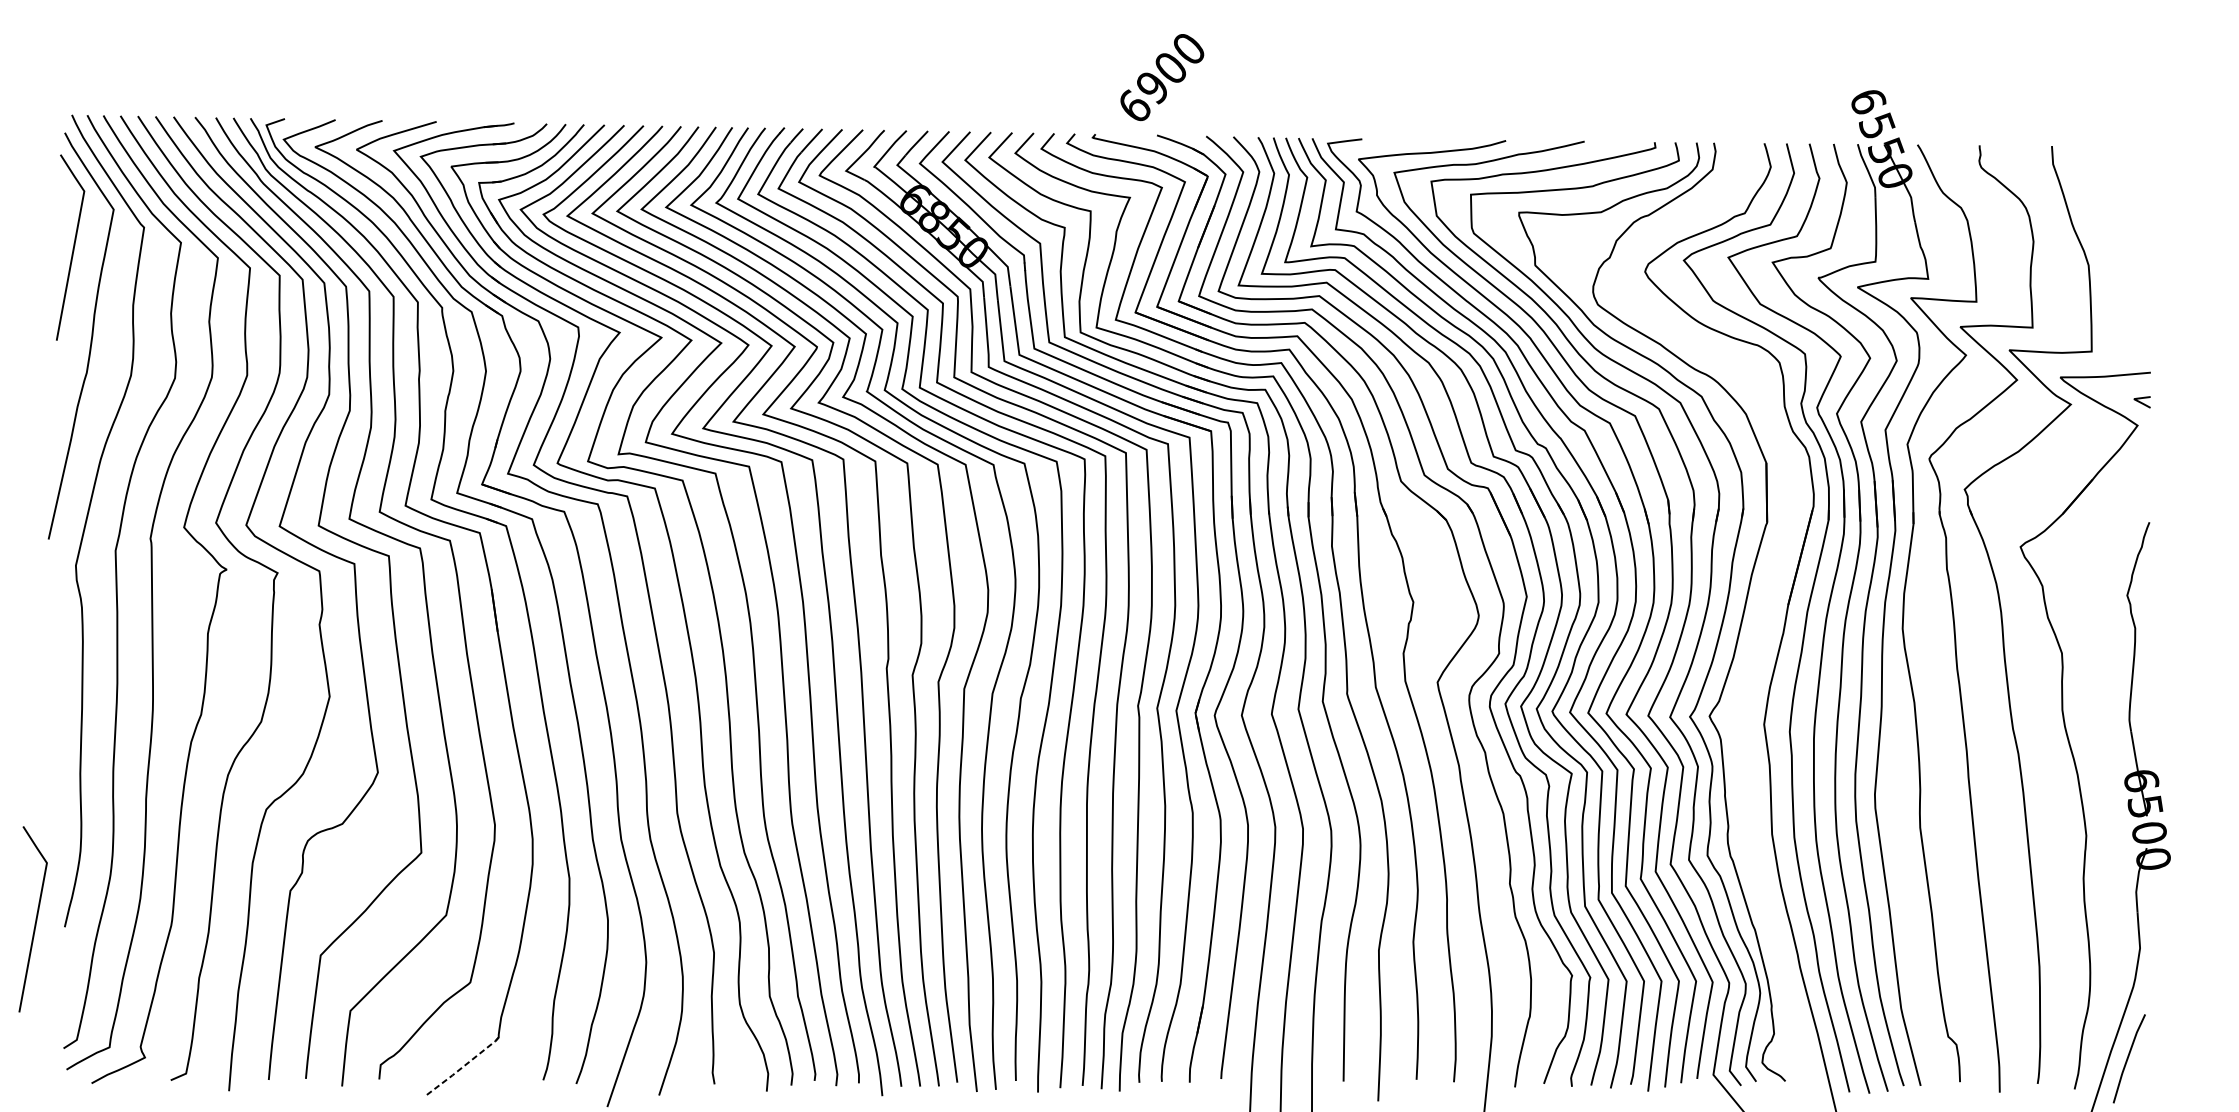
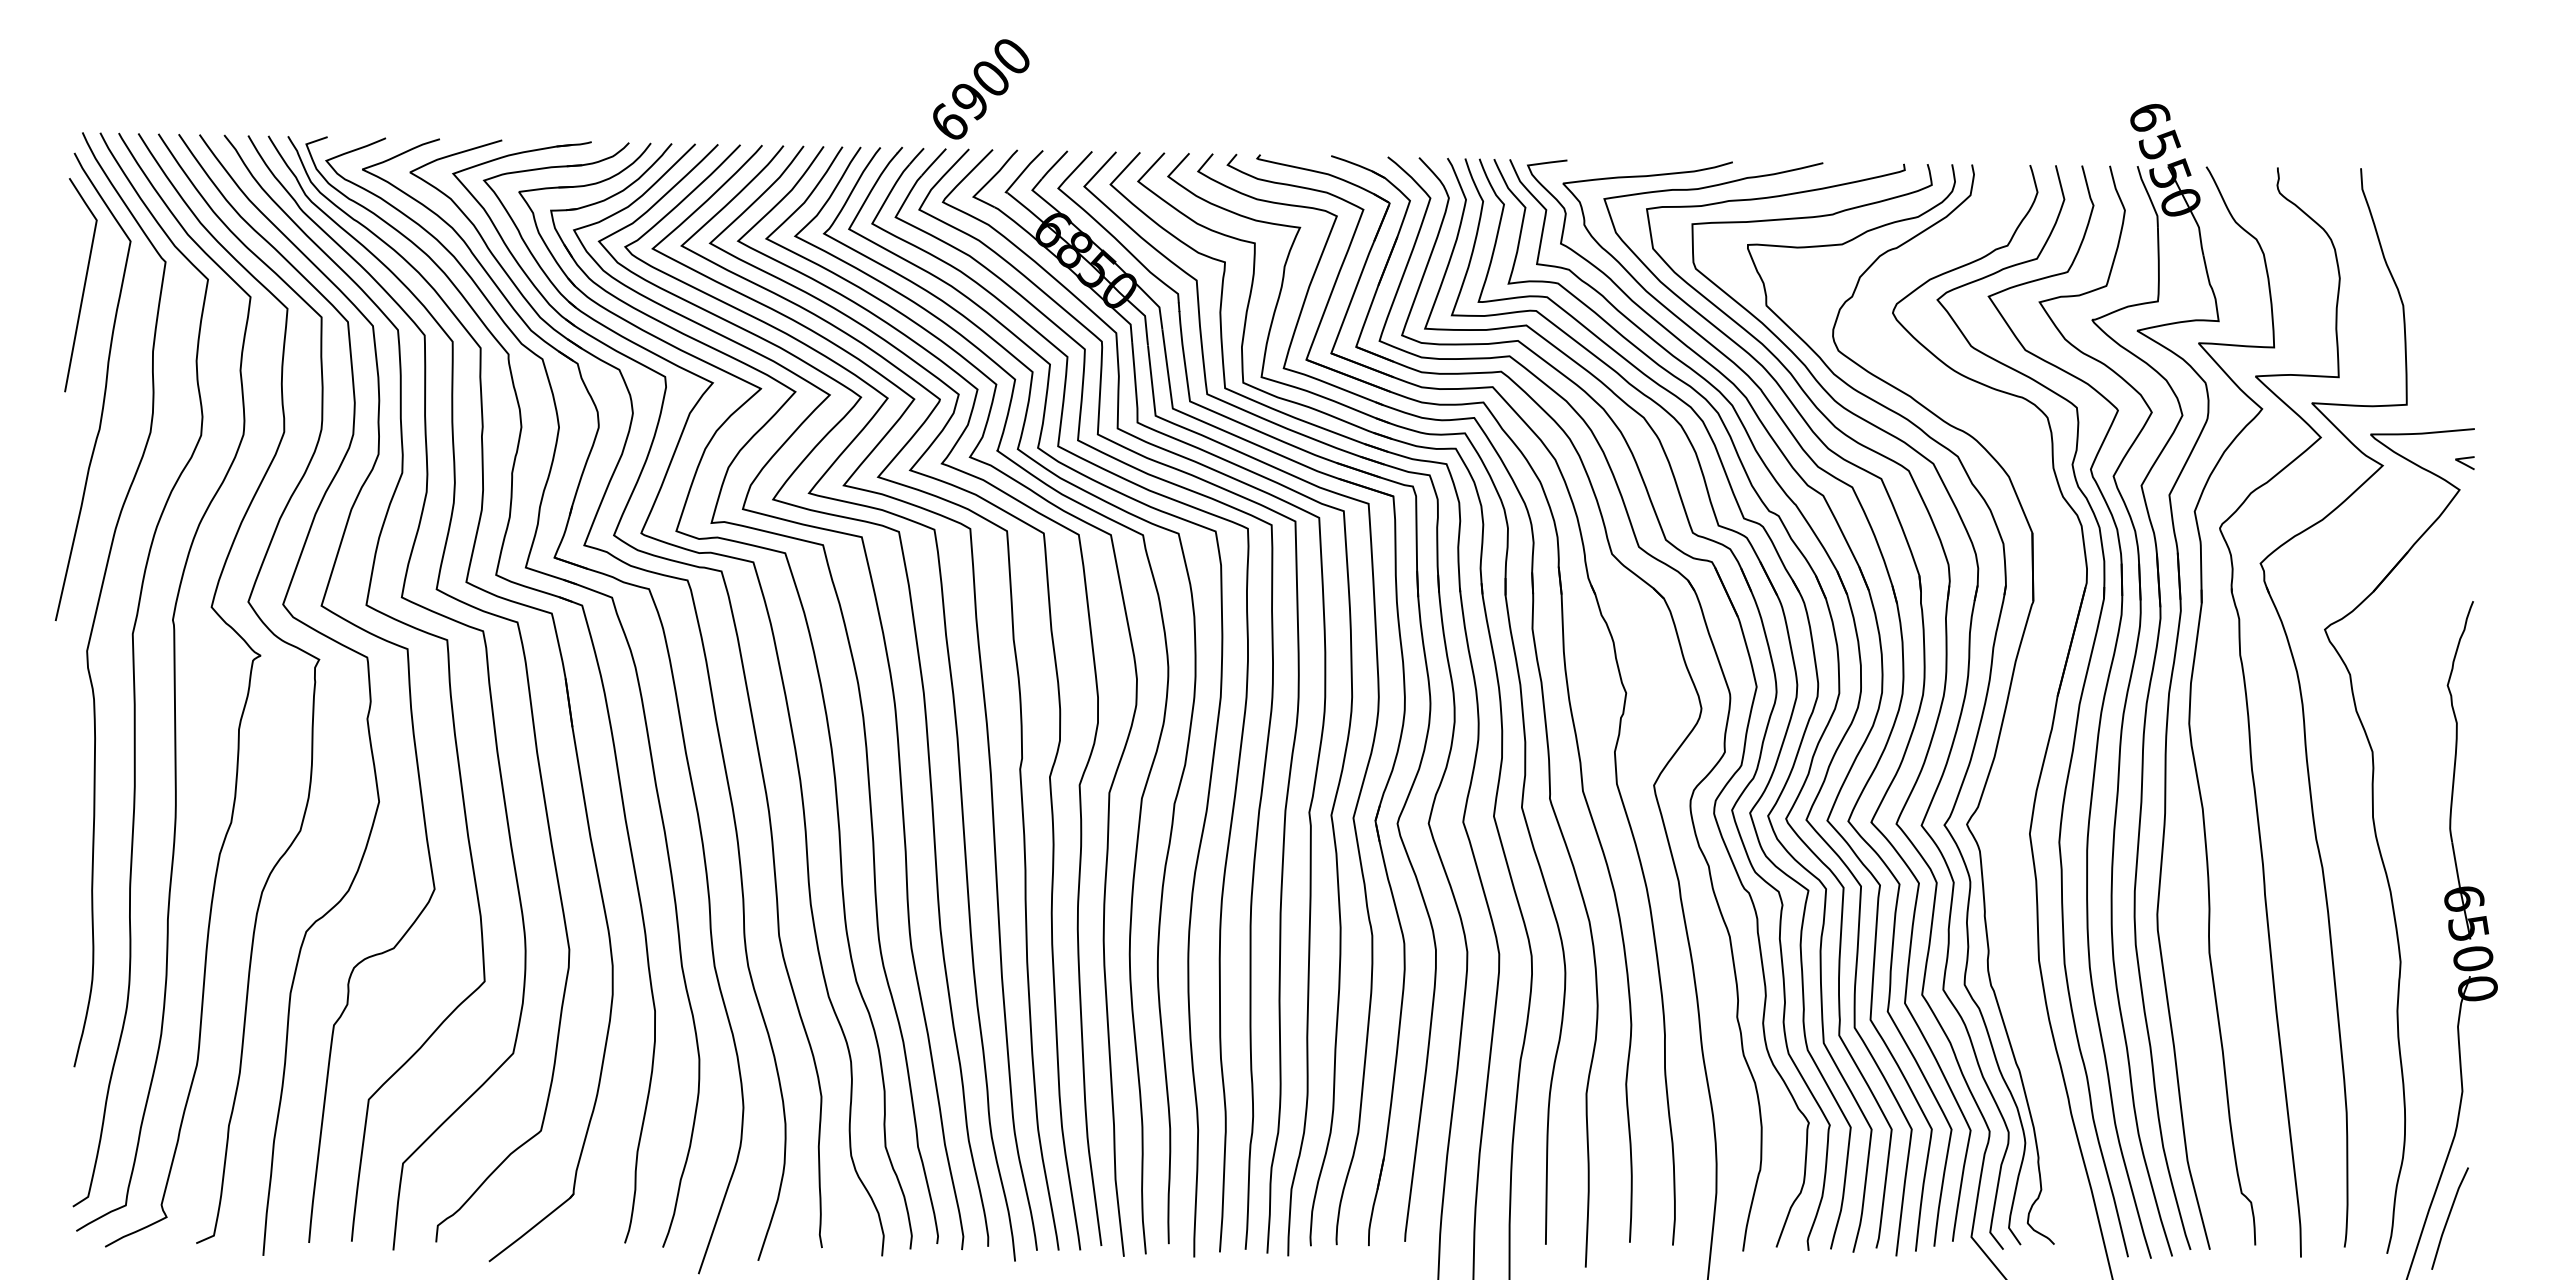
text: (1162, 77) -> (981, 89), moved
line: (35, 919) -> (40, 1058), removed
line: (462, 1067) -> (532, 1228), dashed -> solid

